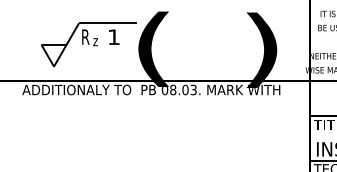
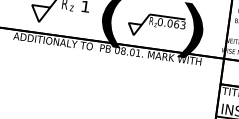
part: (213, 50) -> (156, 26), added
text: (193, 89) -> (138, 52), 08.03. -> 08.01.

